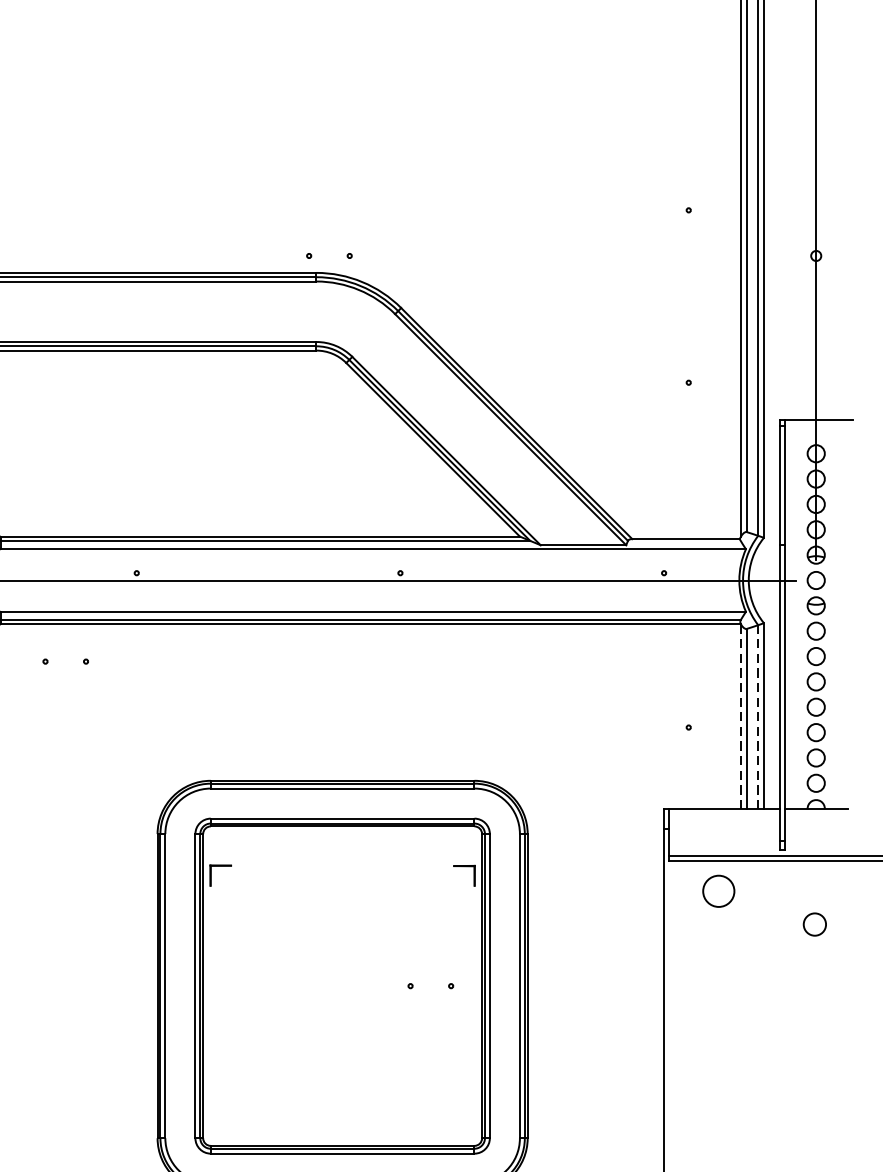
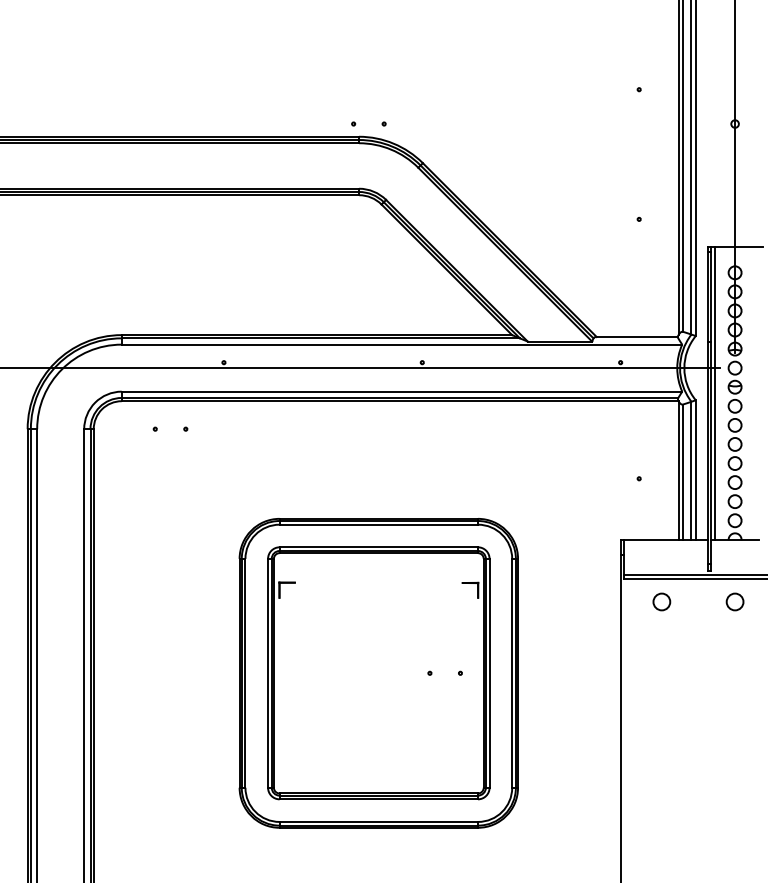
line: (790, 614) -> (715, 393), added
line: (740, 716) -> (678, 470), dashed -> solid
line: (758, 716) -> (691, 470), dashed -> solid
circle: (718, 890) -> (661, 601), size x0.71
circle: (814, 923) -> (734, 601), moved

